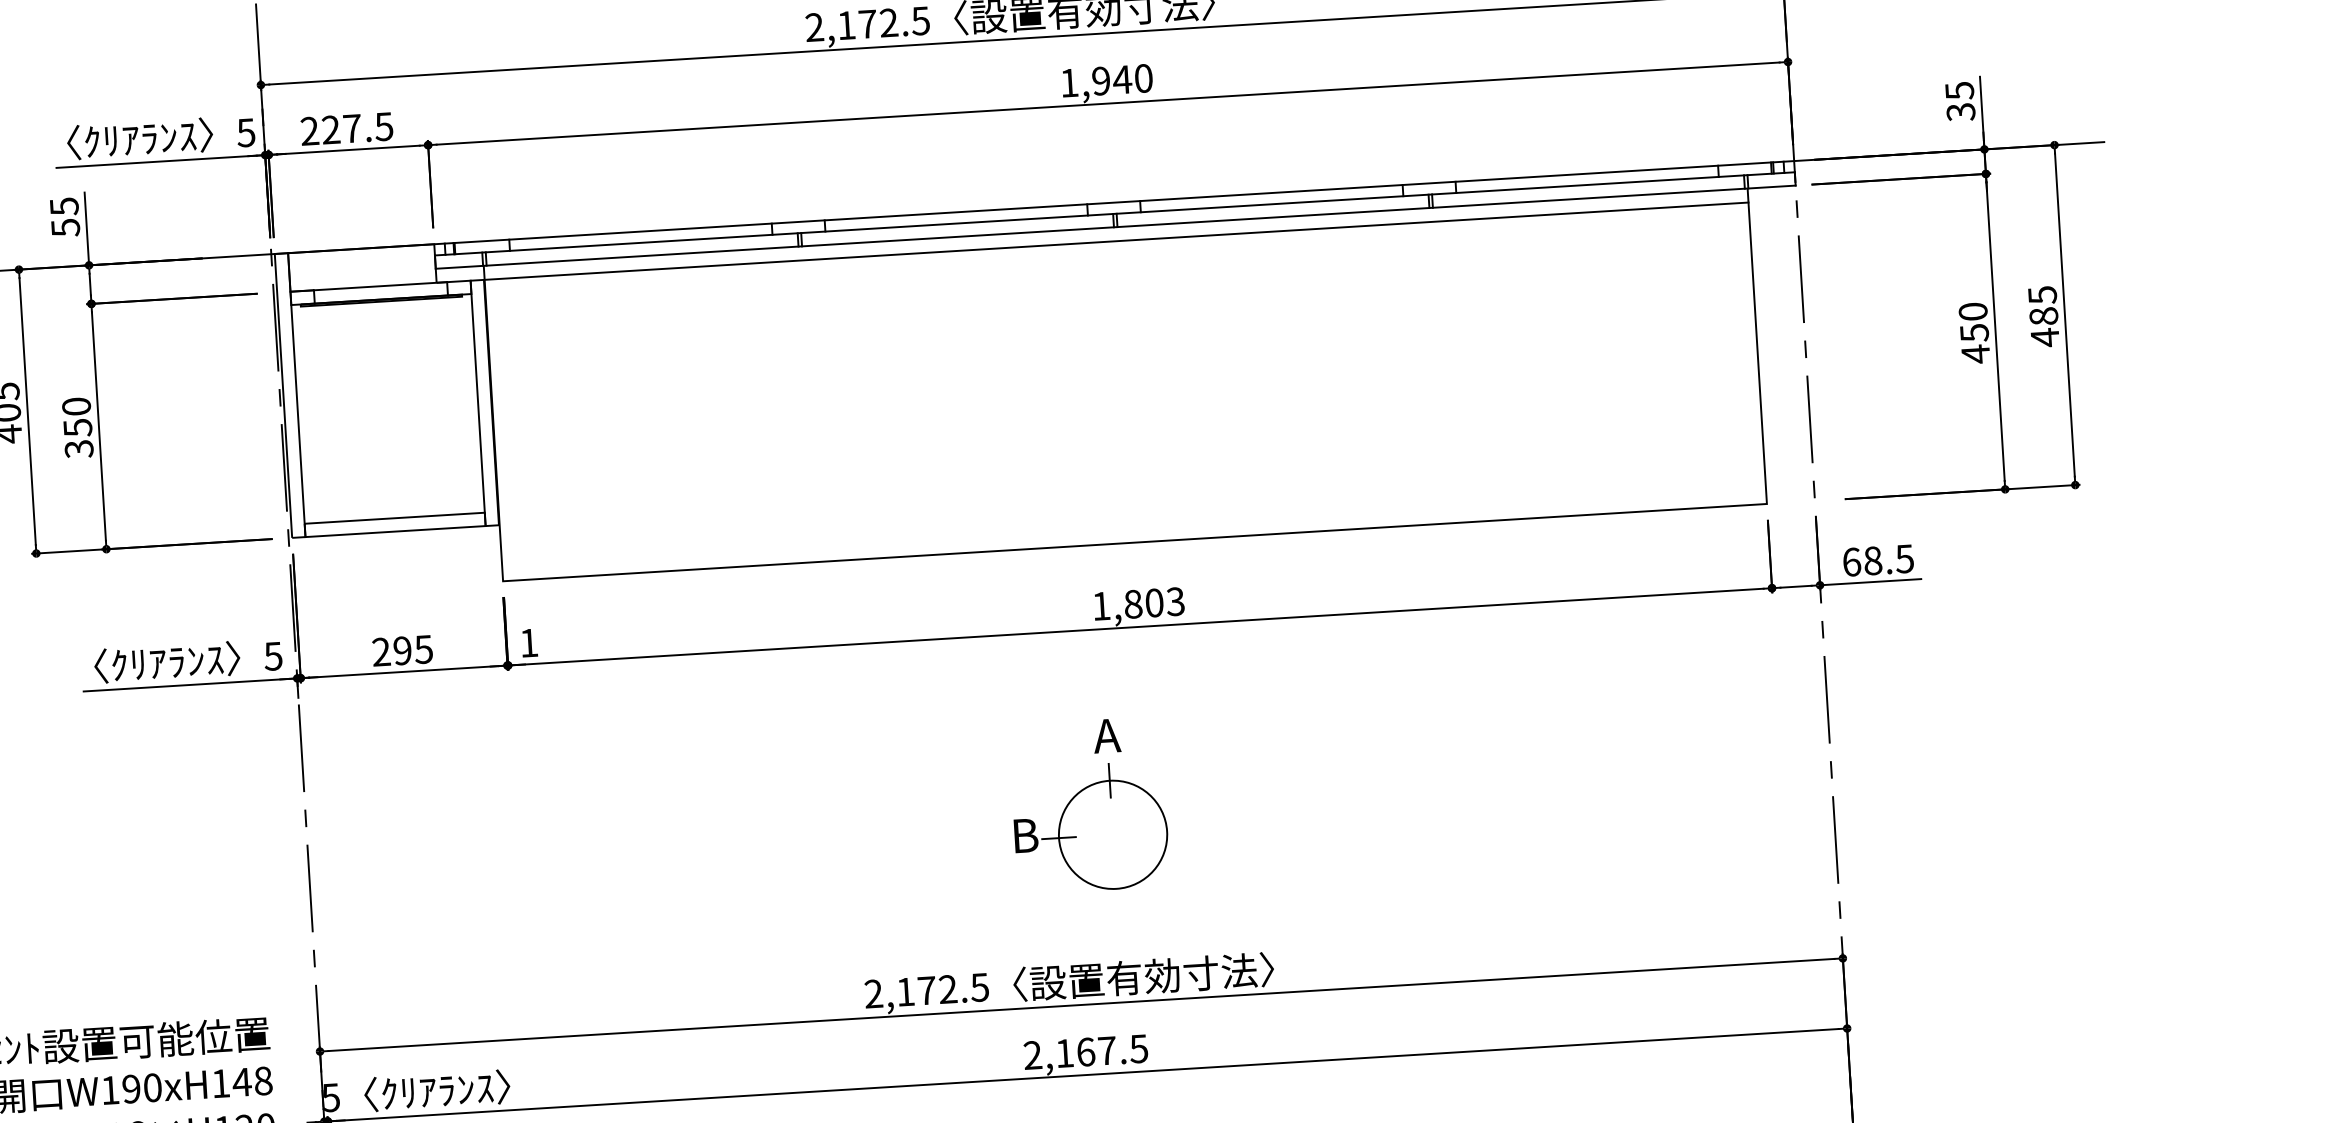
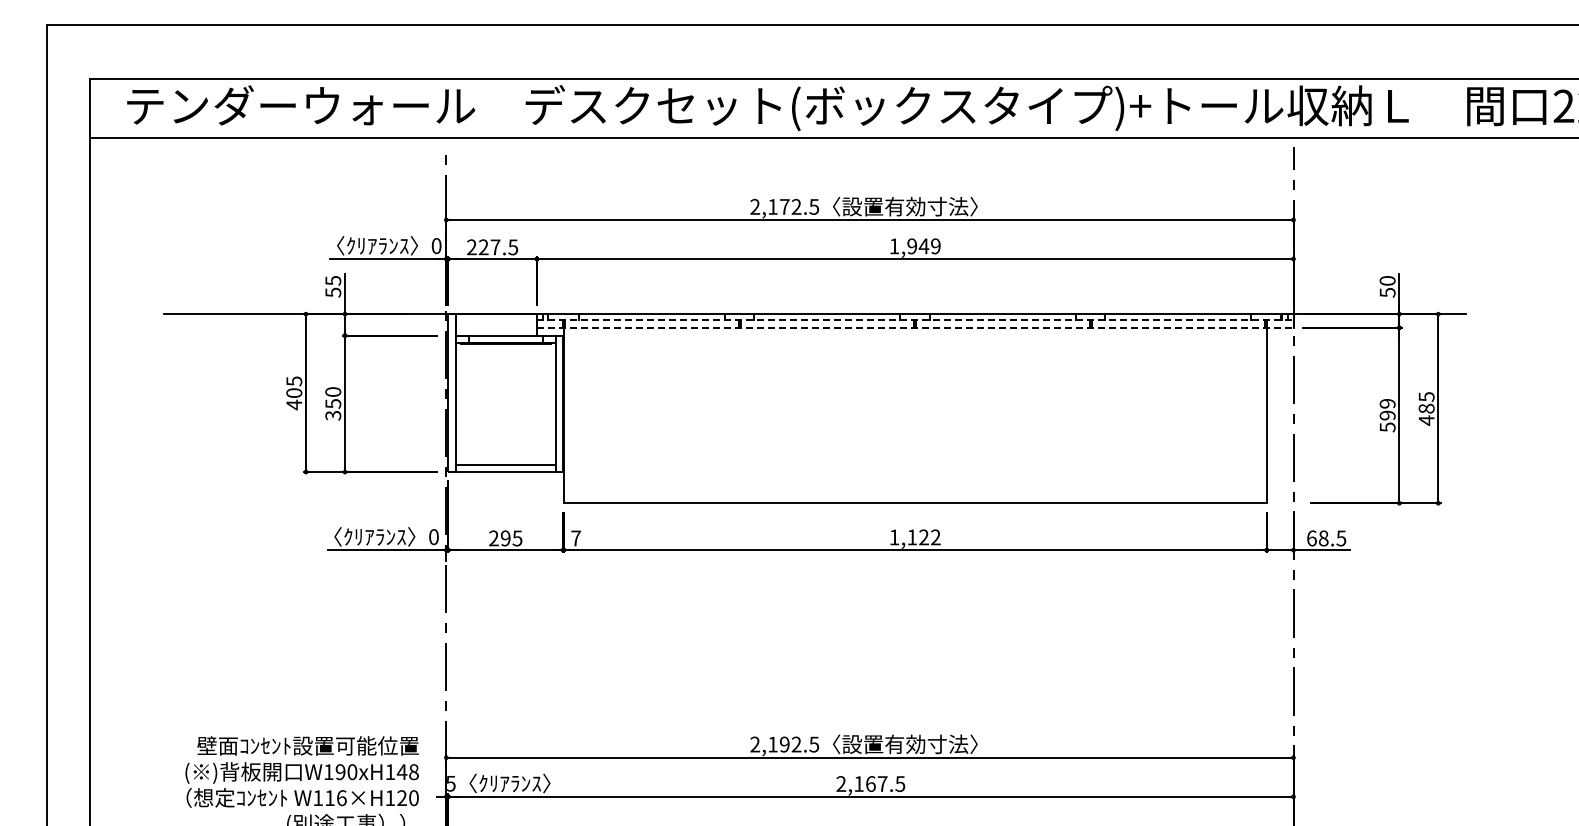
text: (1143, 78) -> (935, 246), 1,940 -> 1,949
text: (1960, 100) -> (1387, 286), 35 -> 50
text: (245, 131) -> (436, 245), 5 -> 0
line: (1115, 213) -> (915, 320), solid -> dashed
line: (1116, 226) -> (915, 327), solid -> dashed
line: (1115, 241) -> (914, 335), removed
text: (1974, 332) -> (1387, 415), 450 -> 599
text: (1153, 603) -> (923, 537), 1,803 -> 1,122
text: (528, 643) -> (575, 538), 1 -> 7
text: (272, 657) -> (433, 537), 5 -> 0
part: (1090, 805) -> (881, 647), removed
text: (926, 990) -> (784, 744), 2,172.5 -> 2,192.5

